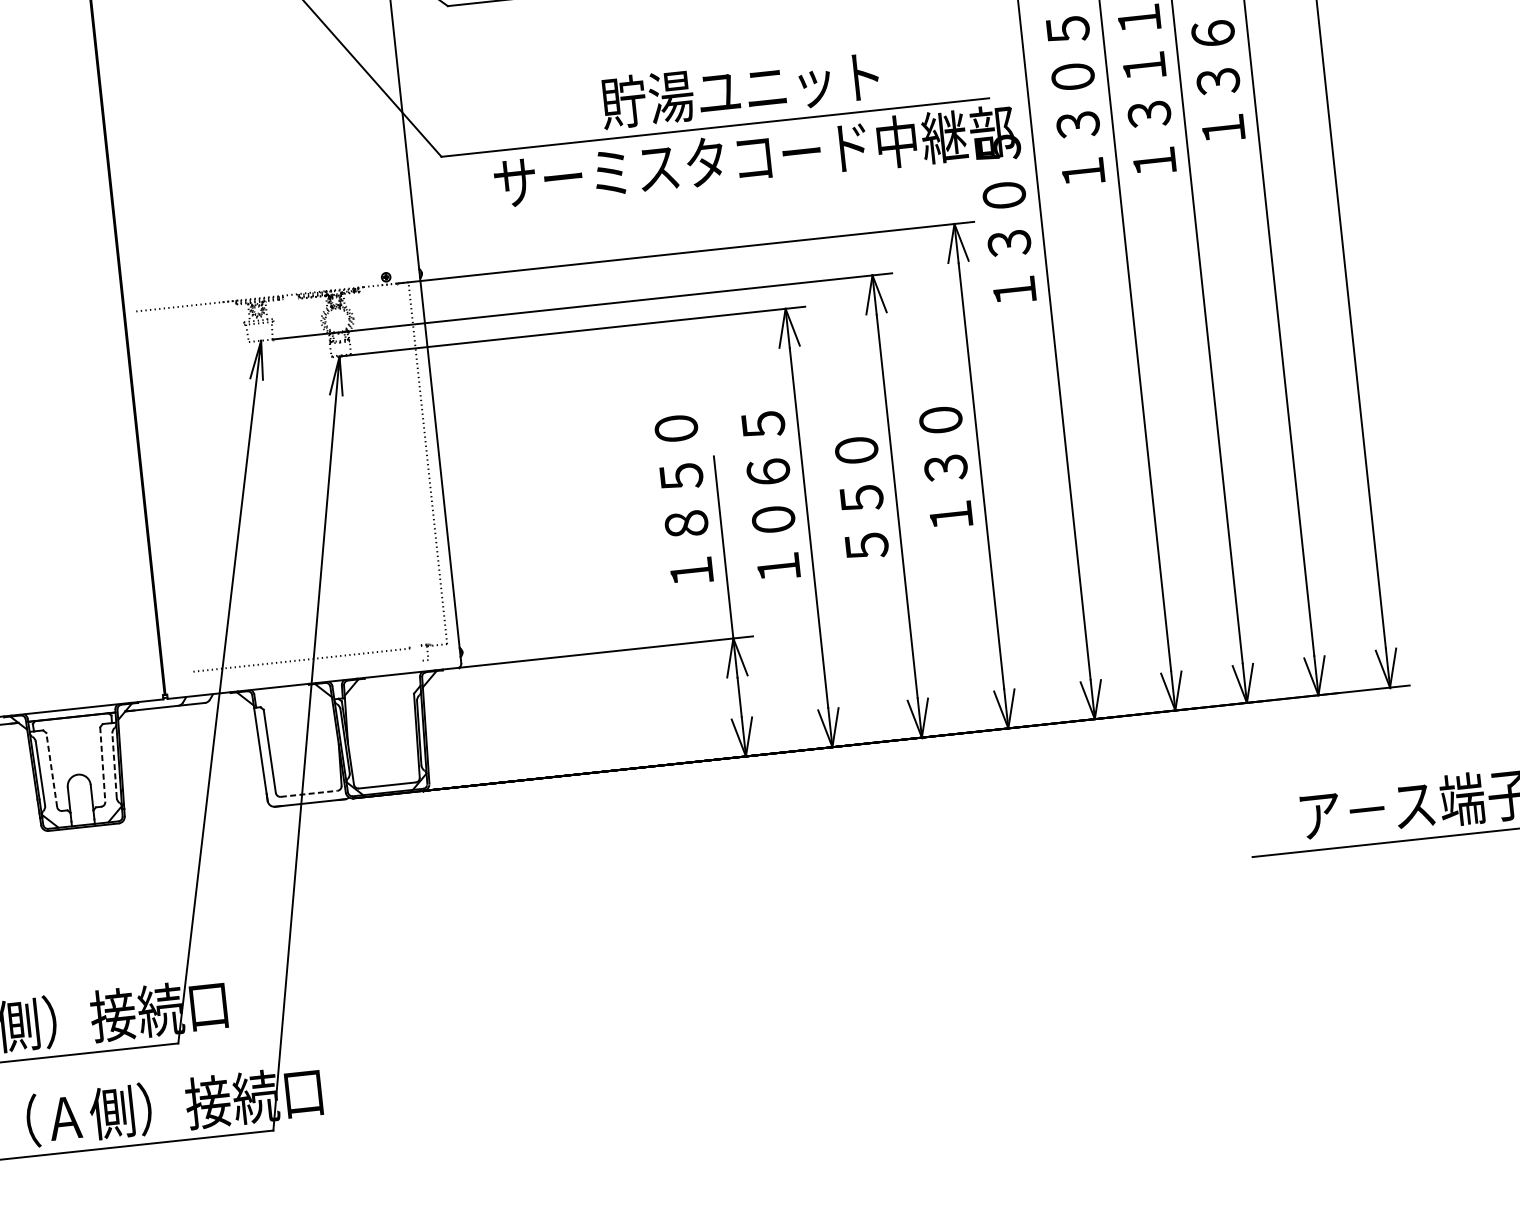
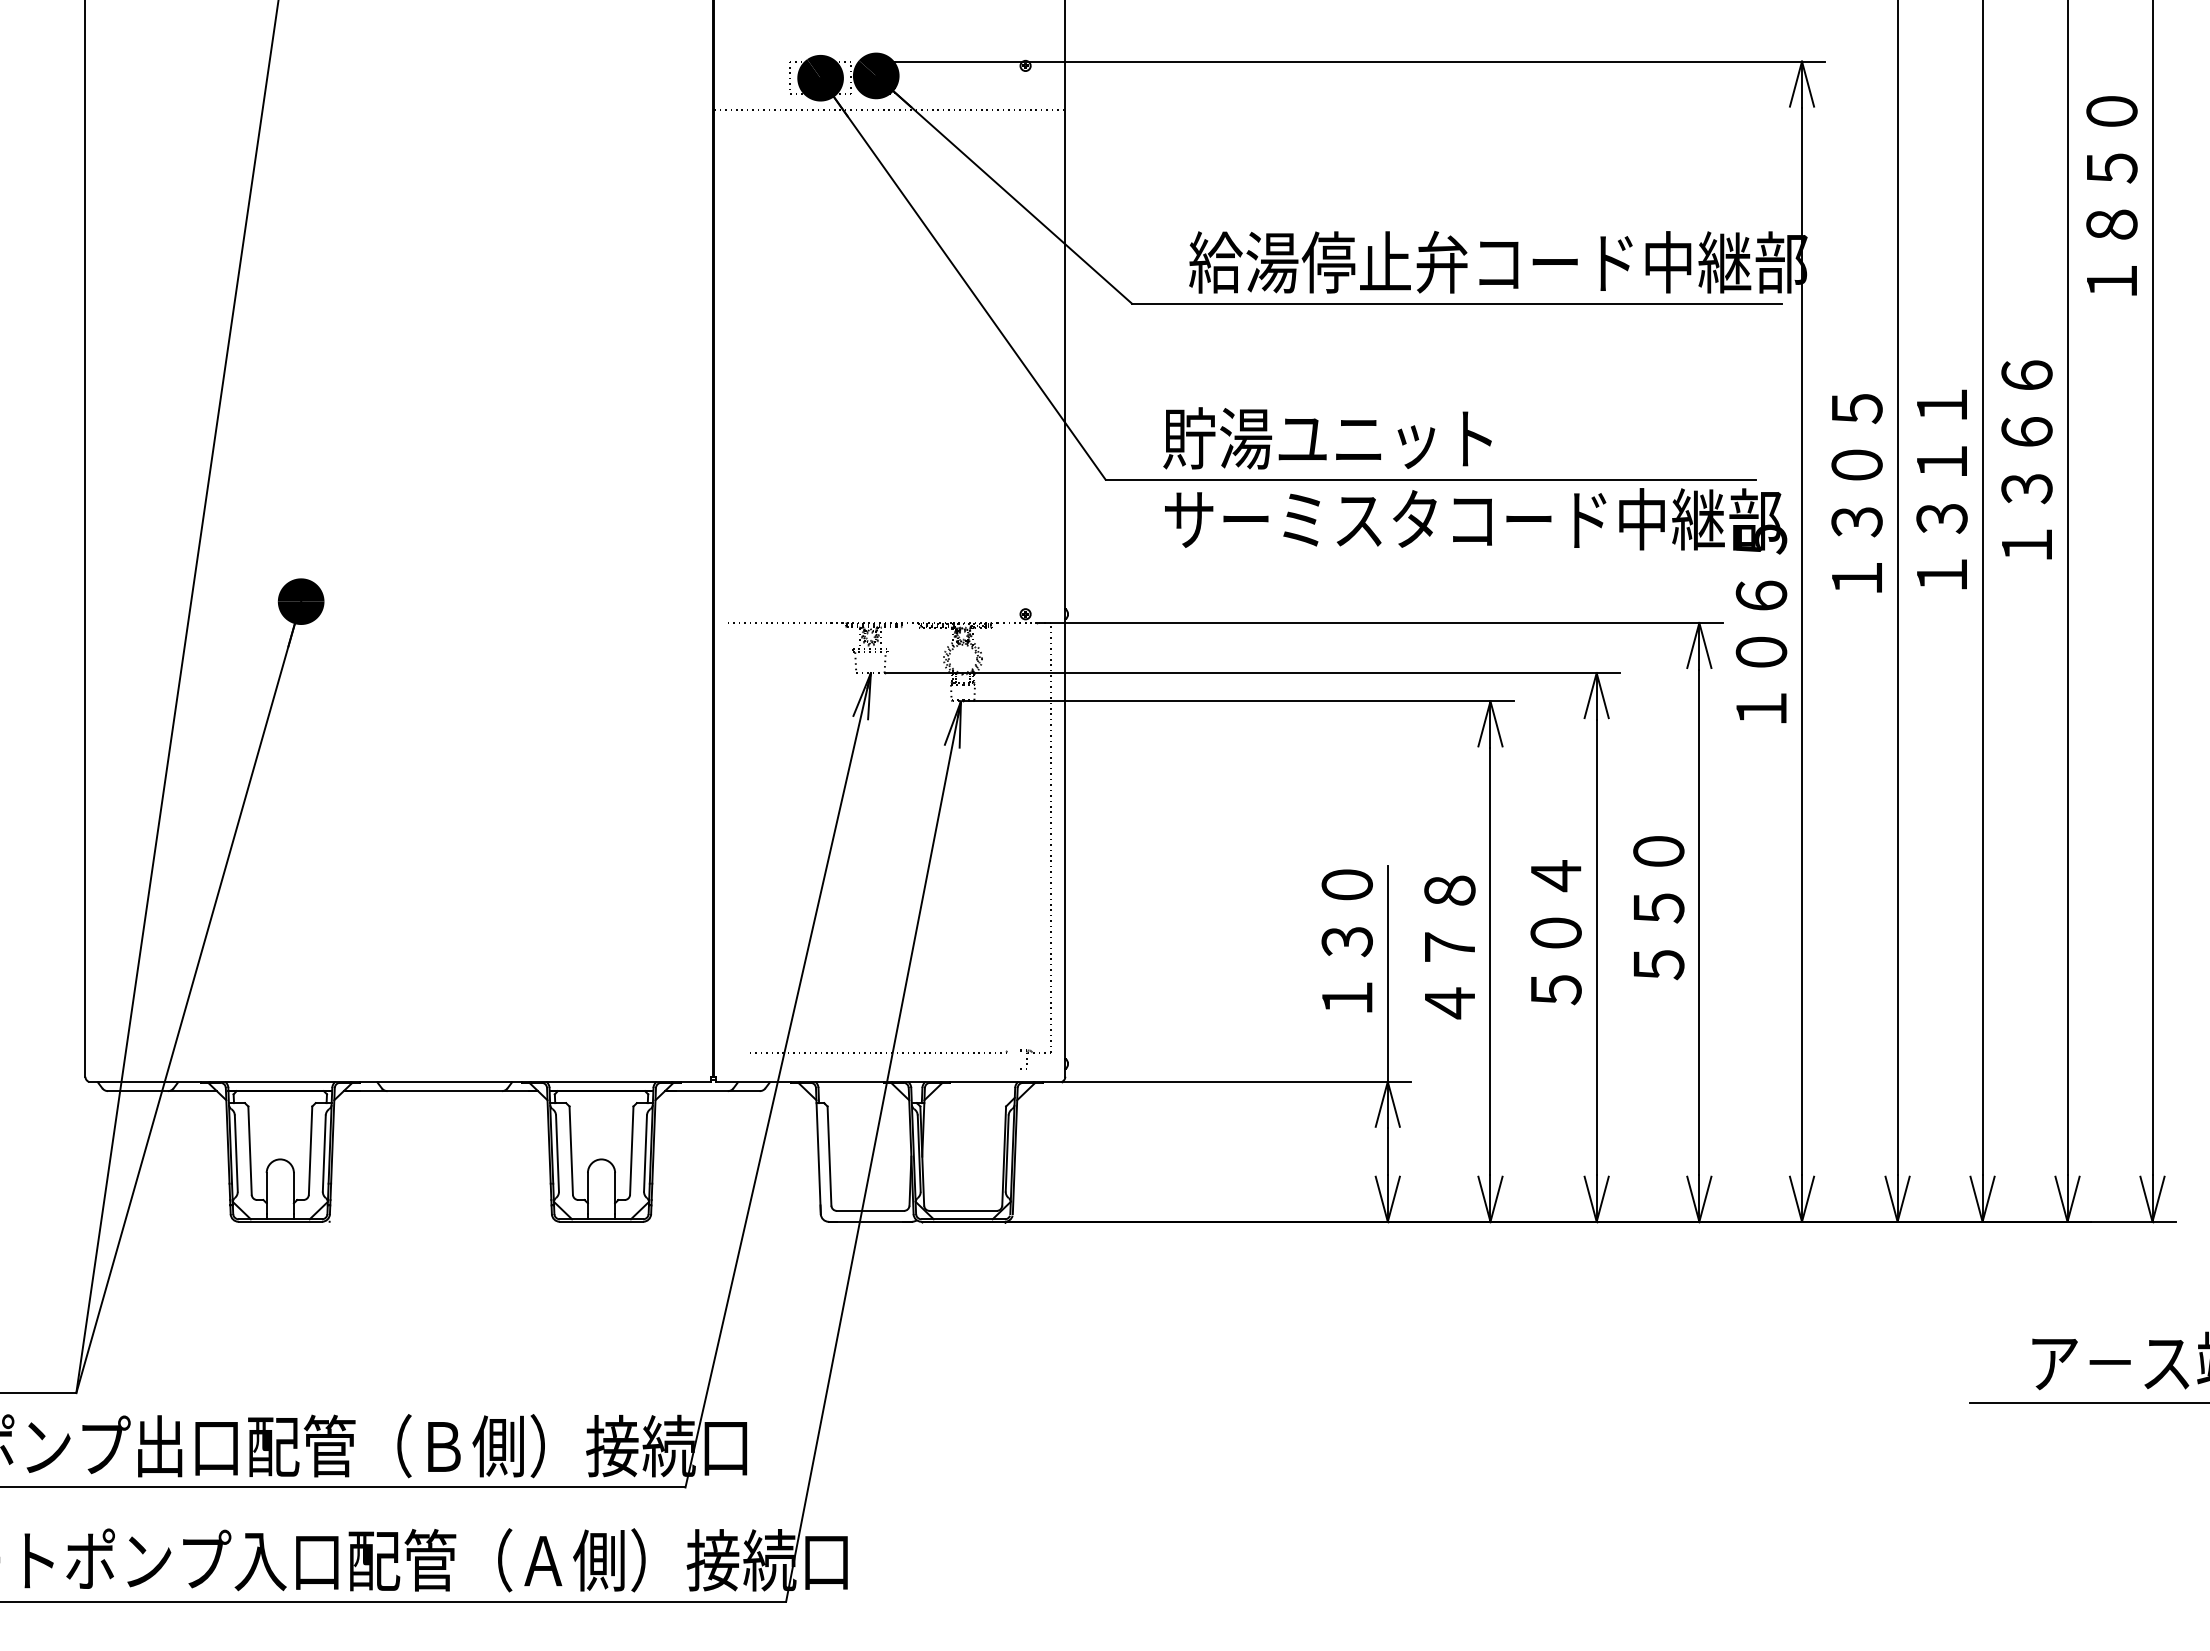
text: (740, 89) -> (1327, 438), moved
text: (1006, 218) -> (1761, 623), １３０５ -> １０６５
text: (858, 474) -> (1555, 904), ５５０ -> ５０４
text: (680, 476) -> (1346, 885), １８５０ -> １３０
text: (948, 491) -> (1658, 936), １３０ -> ５５０
text: (770, 496) -> (1449, 919), １０６５ -> ４７８
line: (102, 765) -> (631, 1151), dashed -> solid
line: (114, 765) -> (645, 1153), dashed -> solid
line: (51, 769) -> (571, 1150), dashed -> solid
line: (309, 793) -> (870, 1210), dashed -> solid

